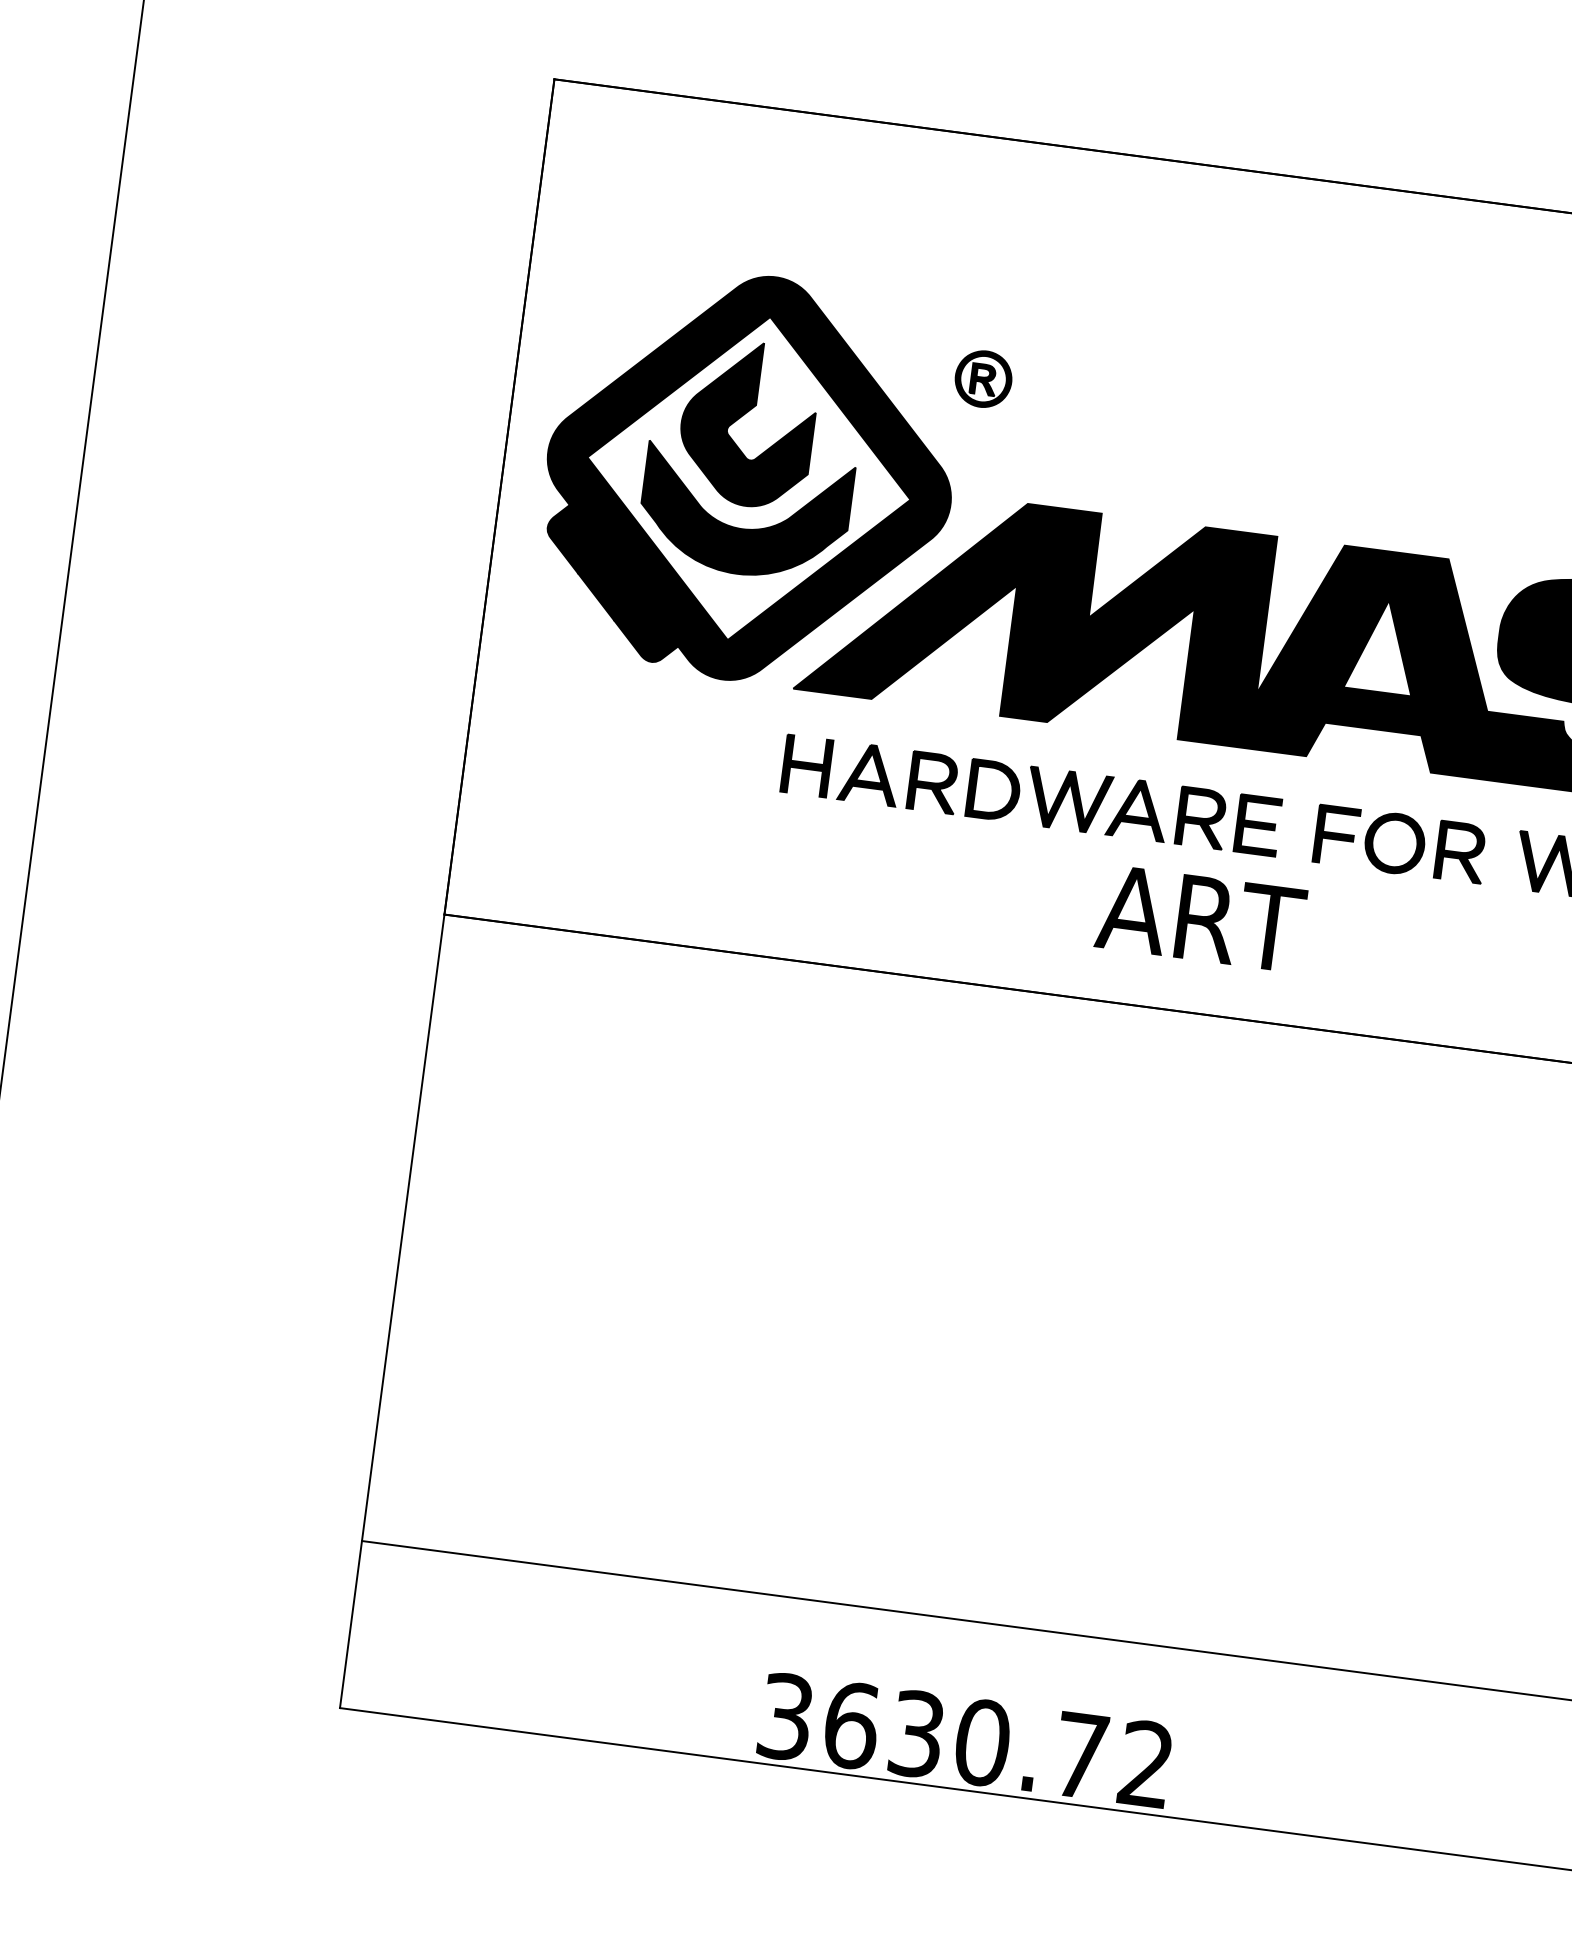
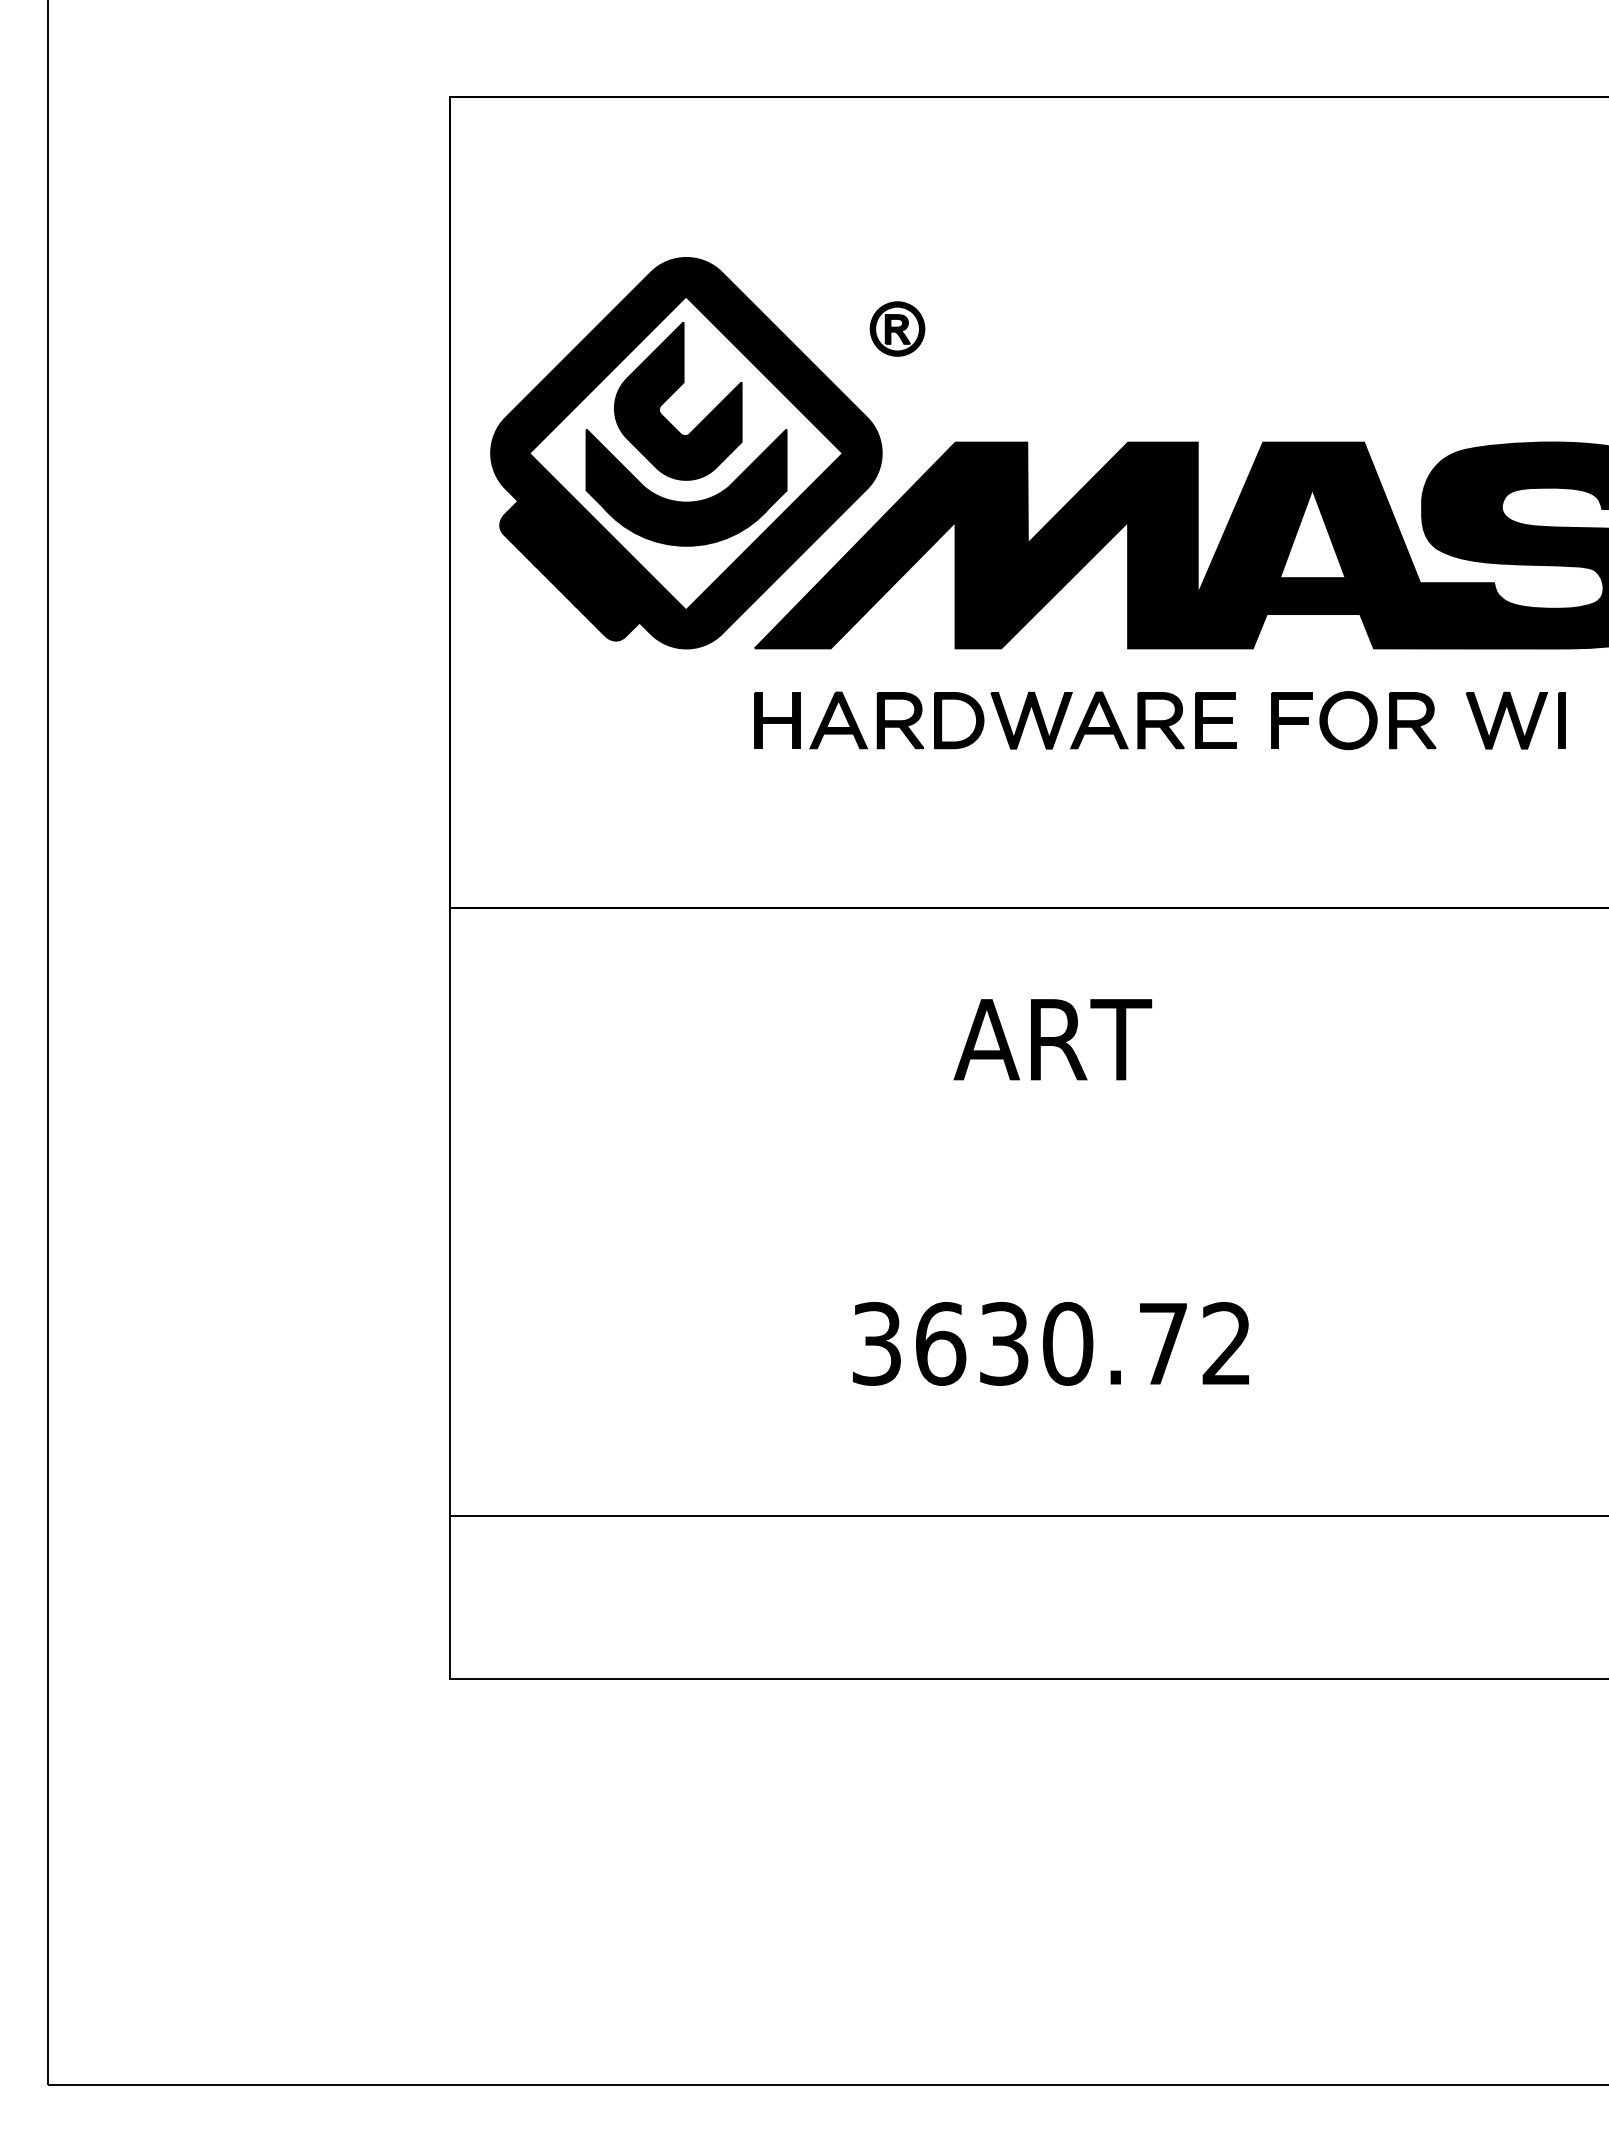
text: (1200, 918) -> (1052, 1039), moved
text: (964, 1740) -> (1050, 1343), moved

